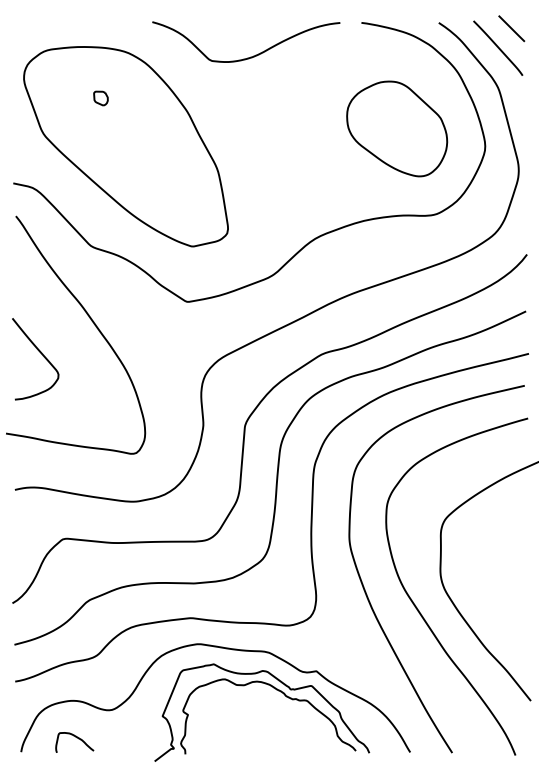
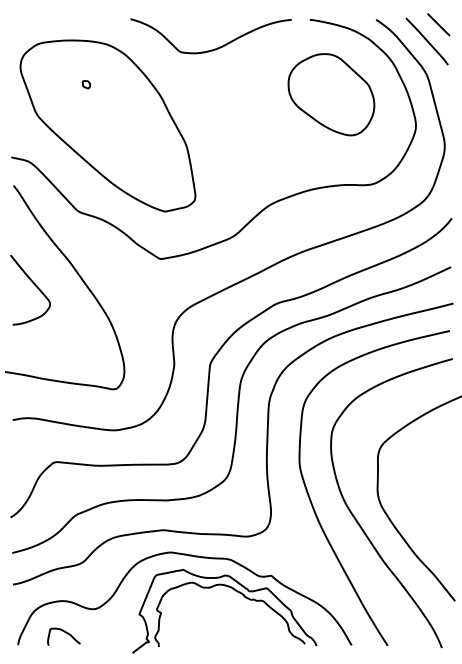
part: (100, 98) -> (86, 84), size x0.62
part: (397, 128) -> (331, 94), moved
curve: (40, 353) -> (34, 285), moved

